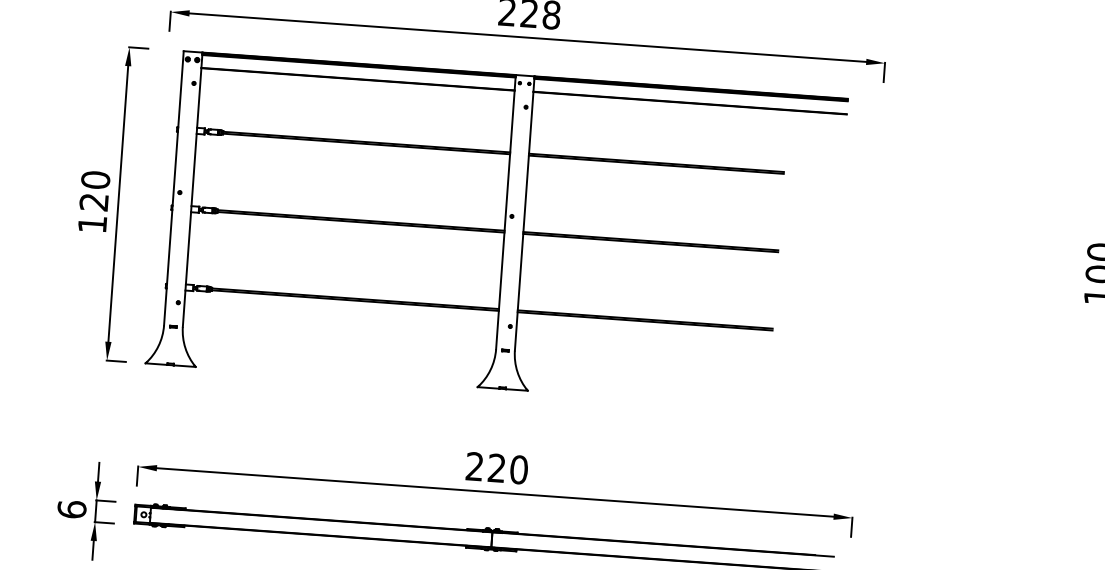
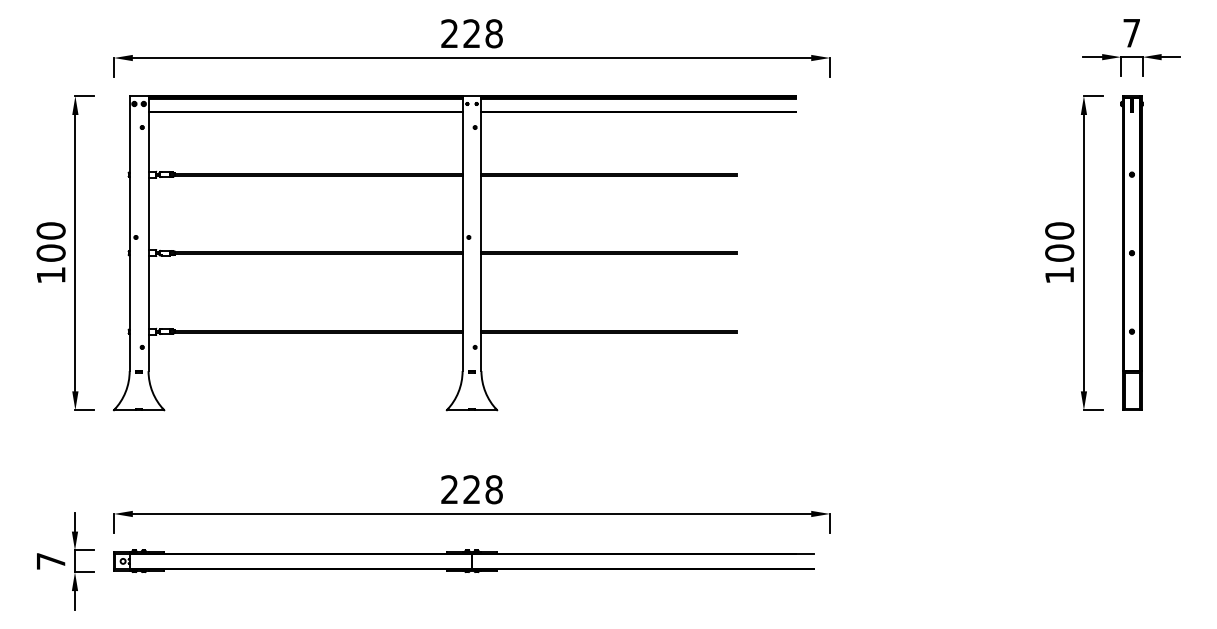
text: (93, 201) -> (50, 252), 120 -> 100
text: (518, 469) -> (493, 489), 220 -> 228
text: (71, 508) -> (50, 560), 6 -> 7

